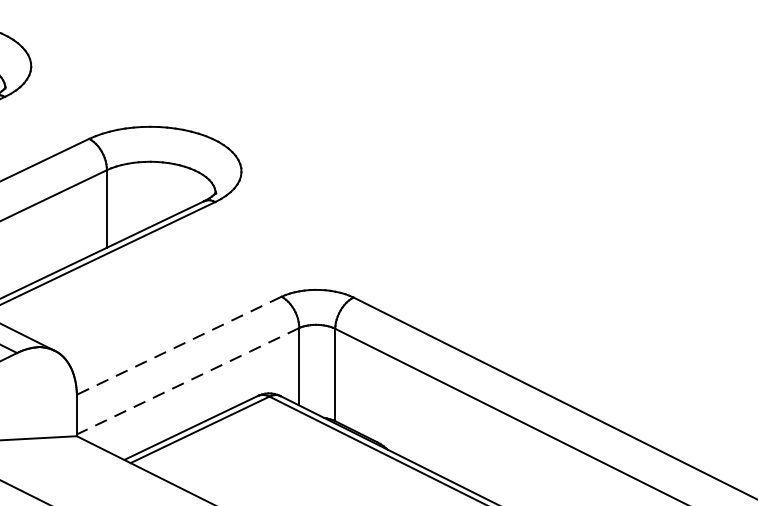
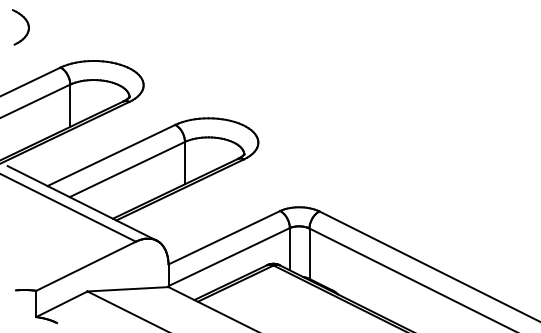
line: (179, 345) -> (224, 237), dashed -> solid
line: (186, 381) -> (228, 257), dashed -> solid

